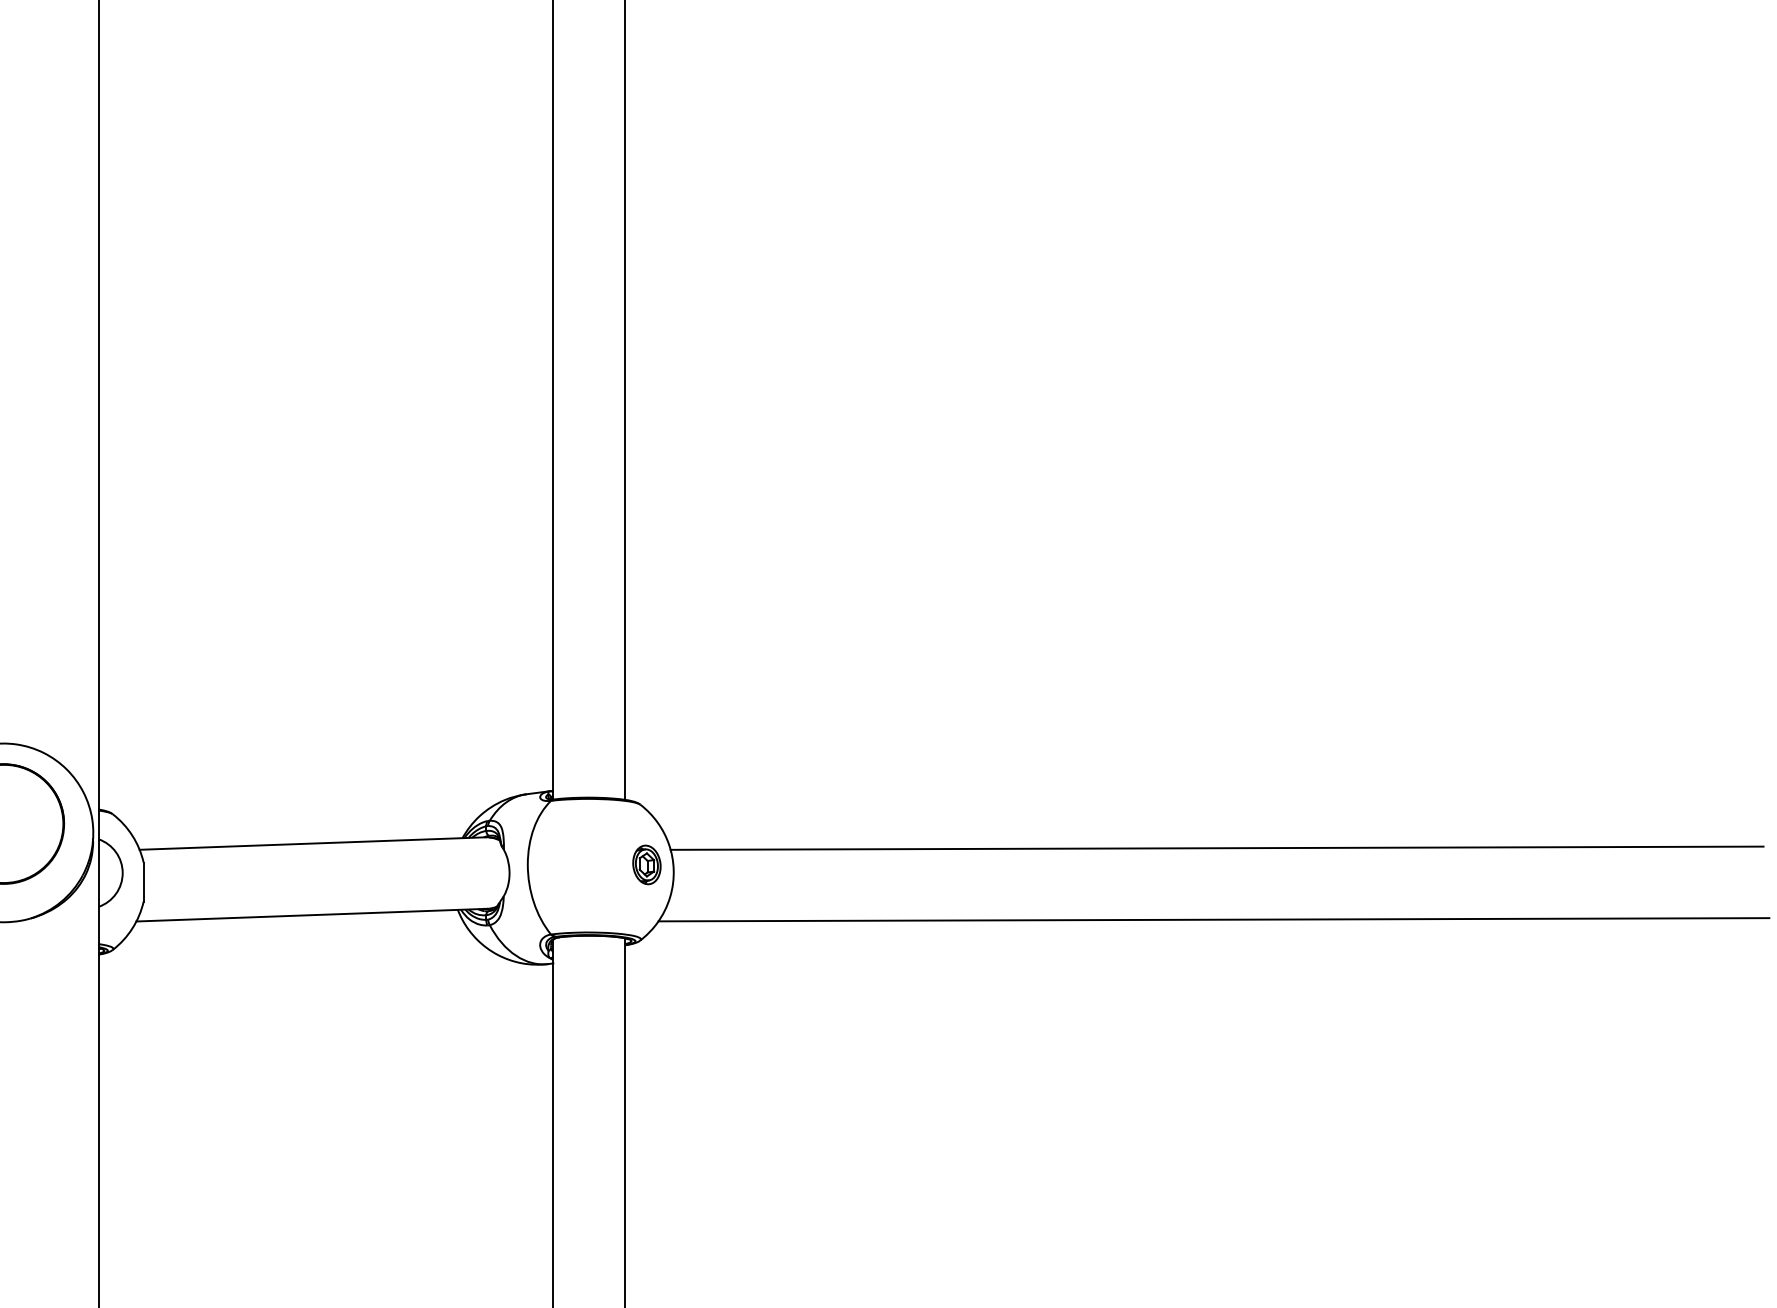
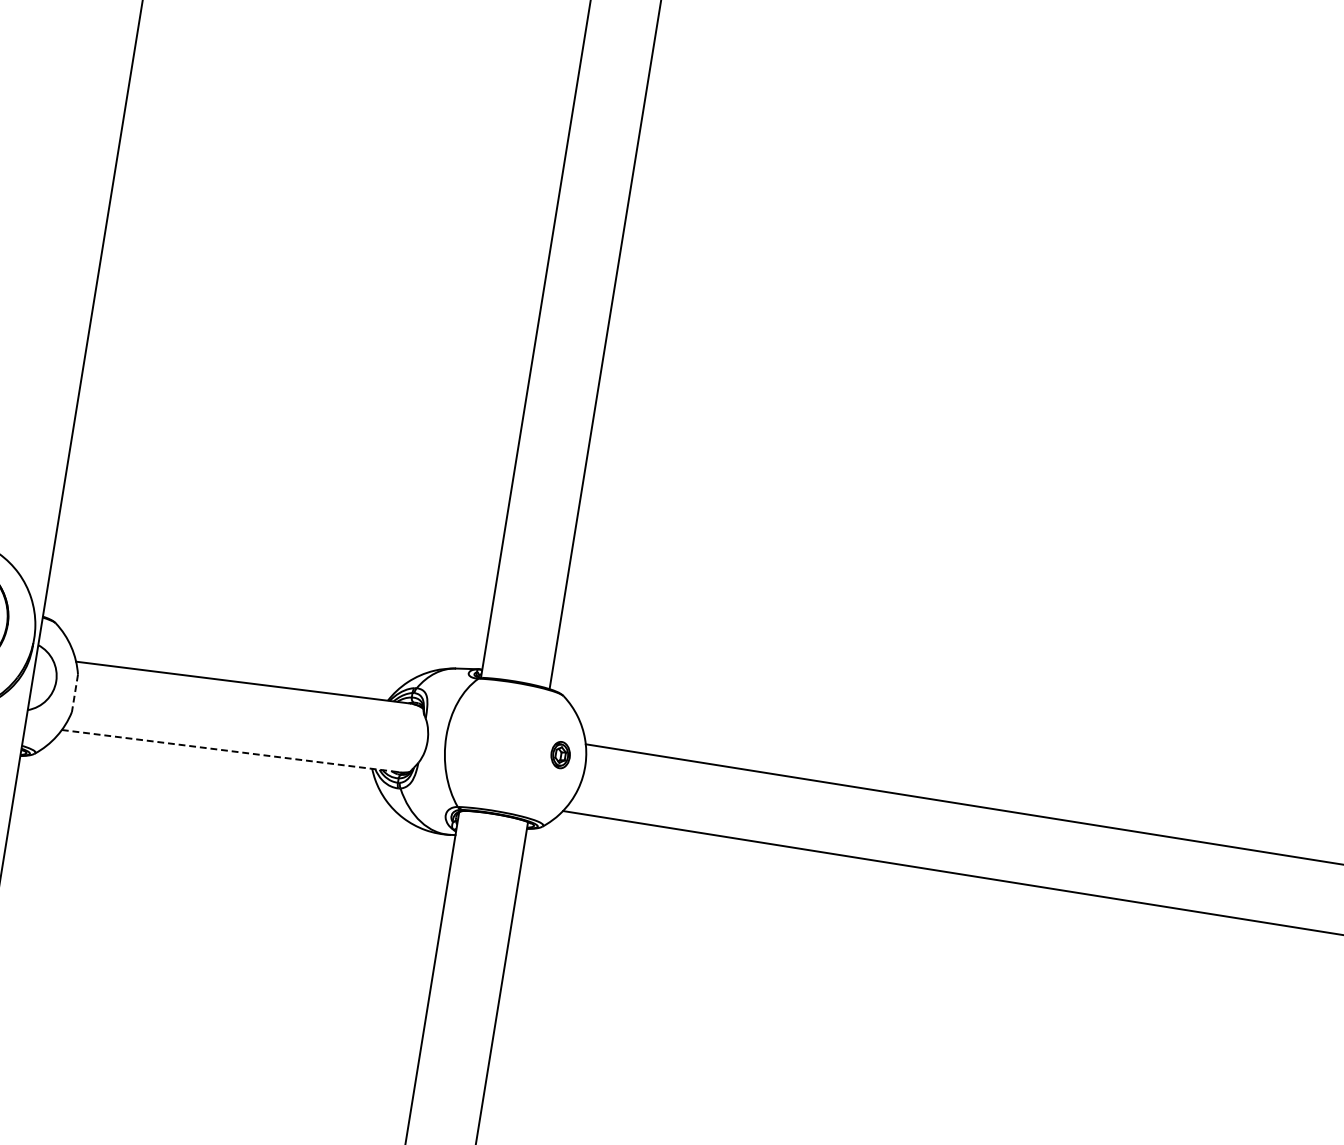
part: (646, 864) -> (560, 754), size x0.7
line: (143, 882) -> (74, 693), solid -> dashed
line: (312, 915) -> (231, 751), solid -> dashed

